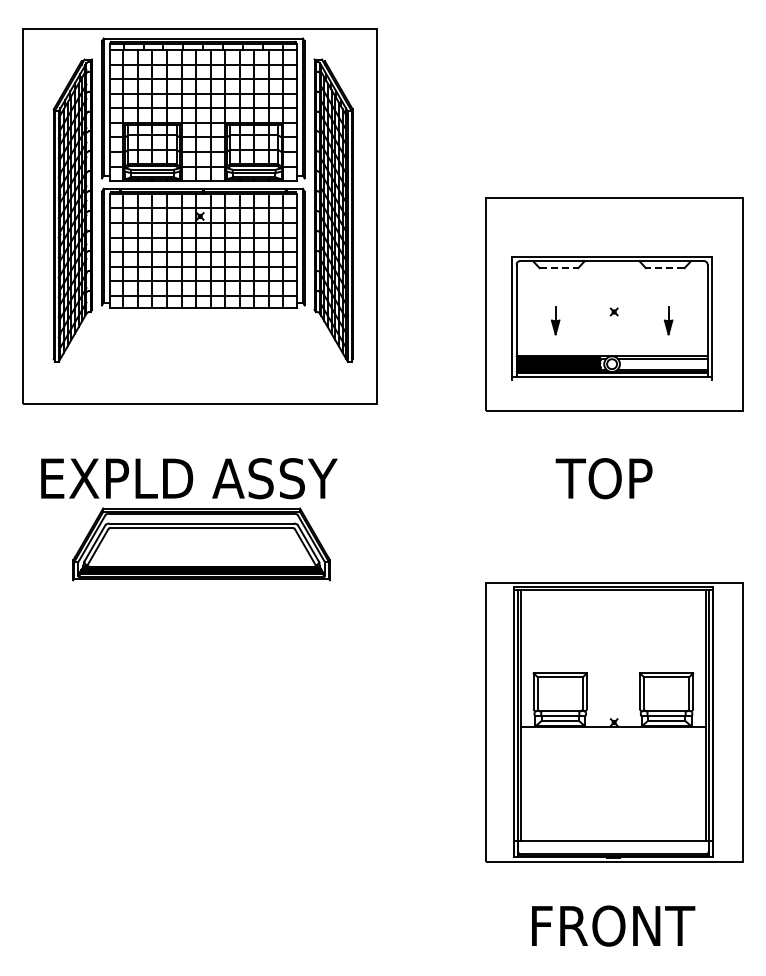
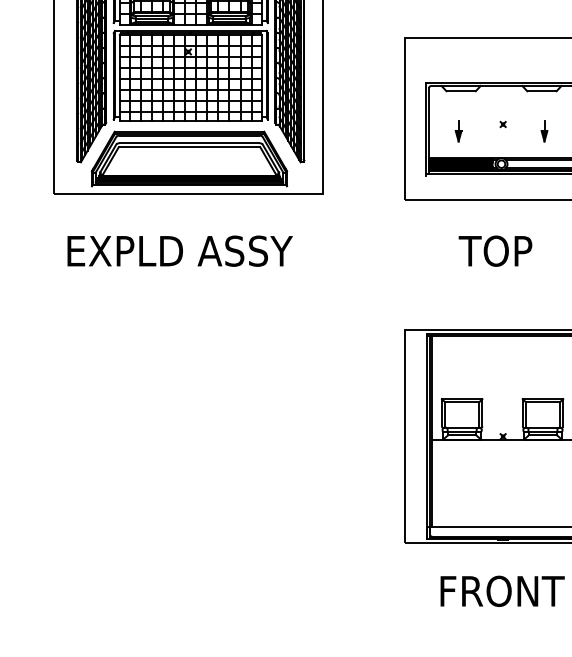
line: (558, 268) -> (460, 91), dashed -> solid
line: (665, 268) -> (542, 91), dashed -> solid
part: (201, 544) -> (189, 159), moved

